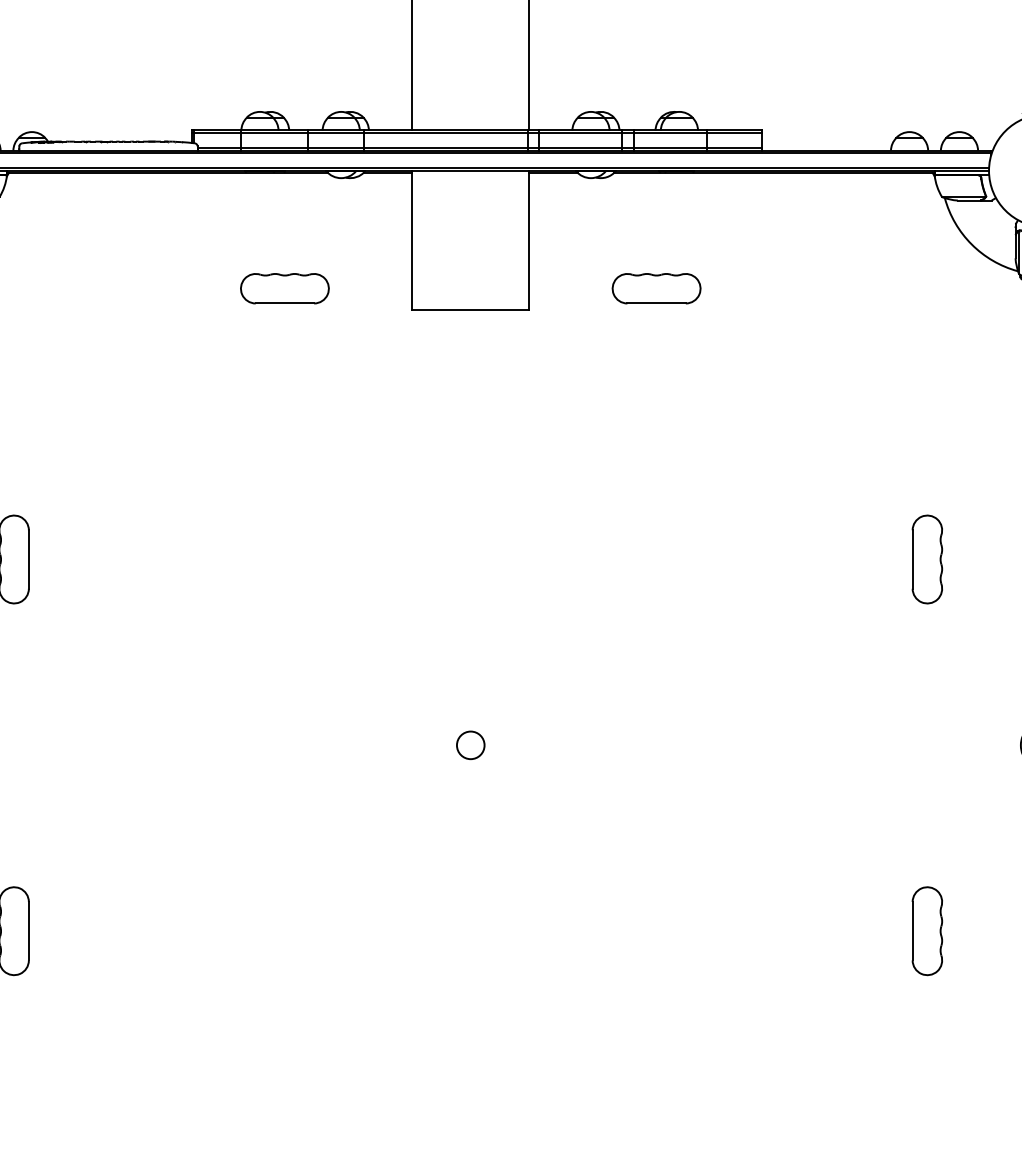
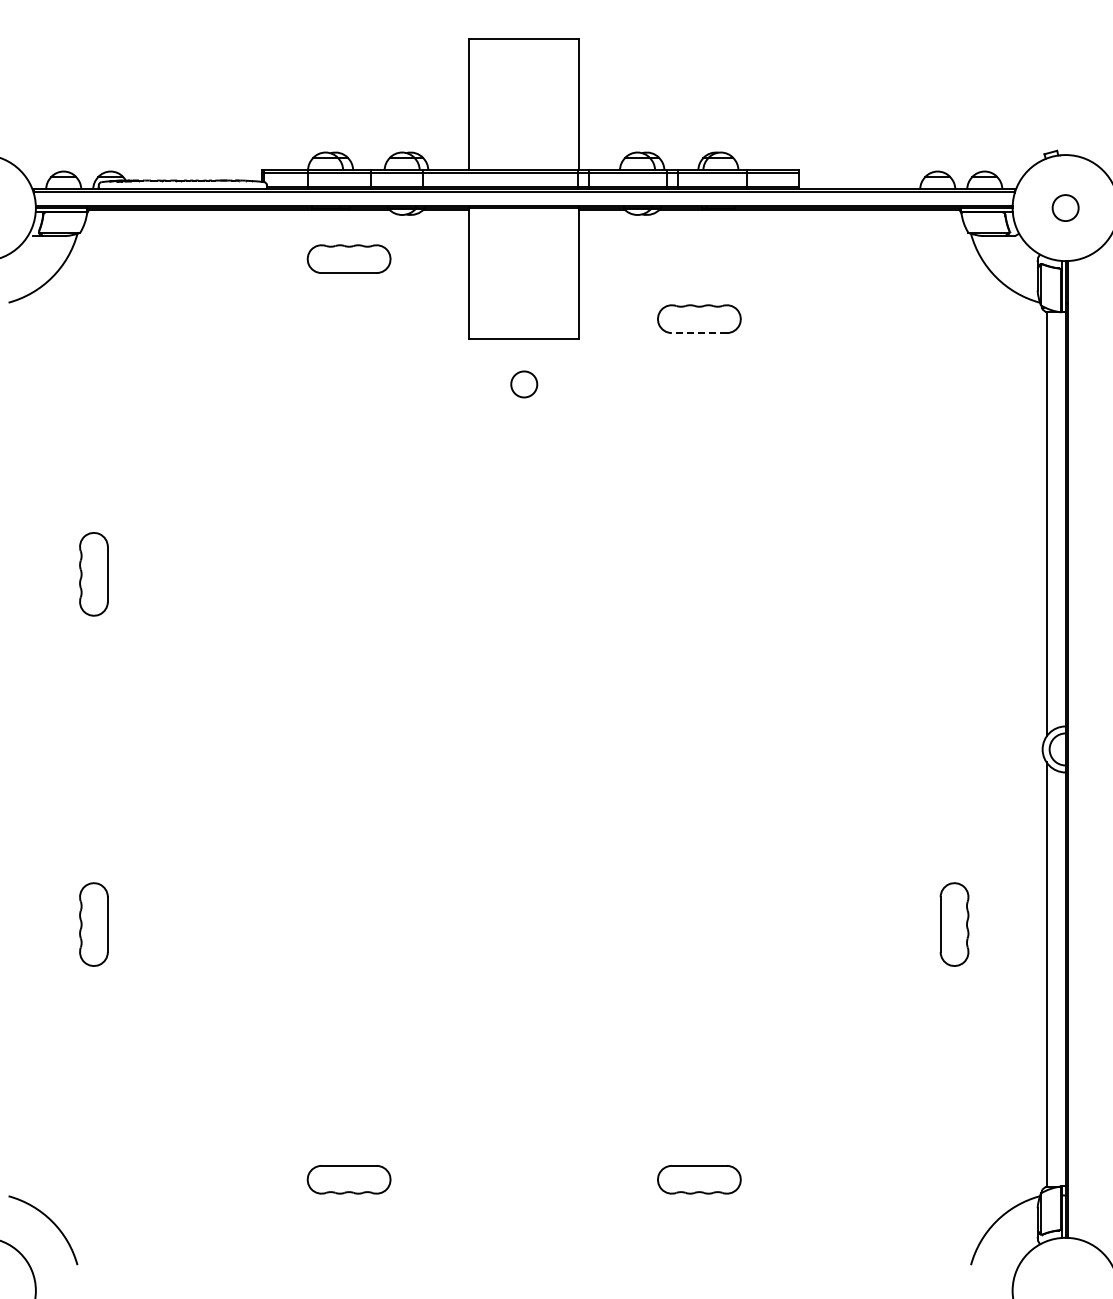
part: (284, 288) -> (348, 258), moved
line: (656, 303) -> (699, 333), solid -> dashed
part: (927, 559) -> (954, 574), removed
circle: (471, 745) -> (524, 384), moved

